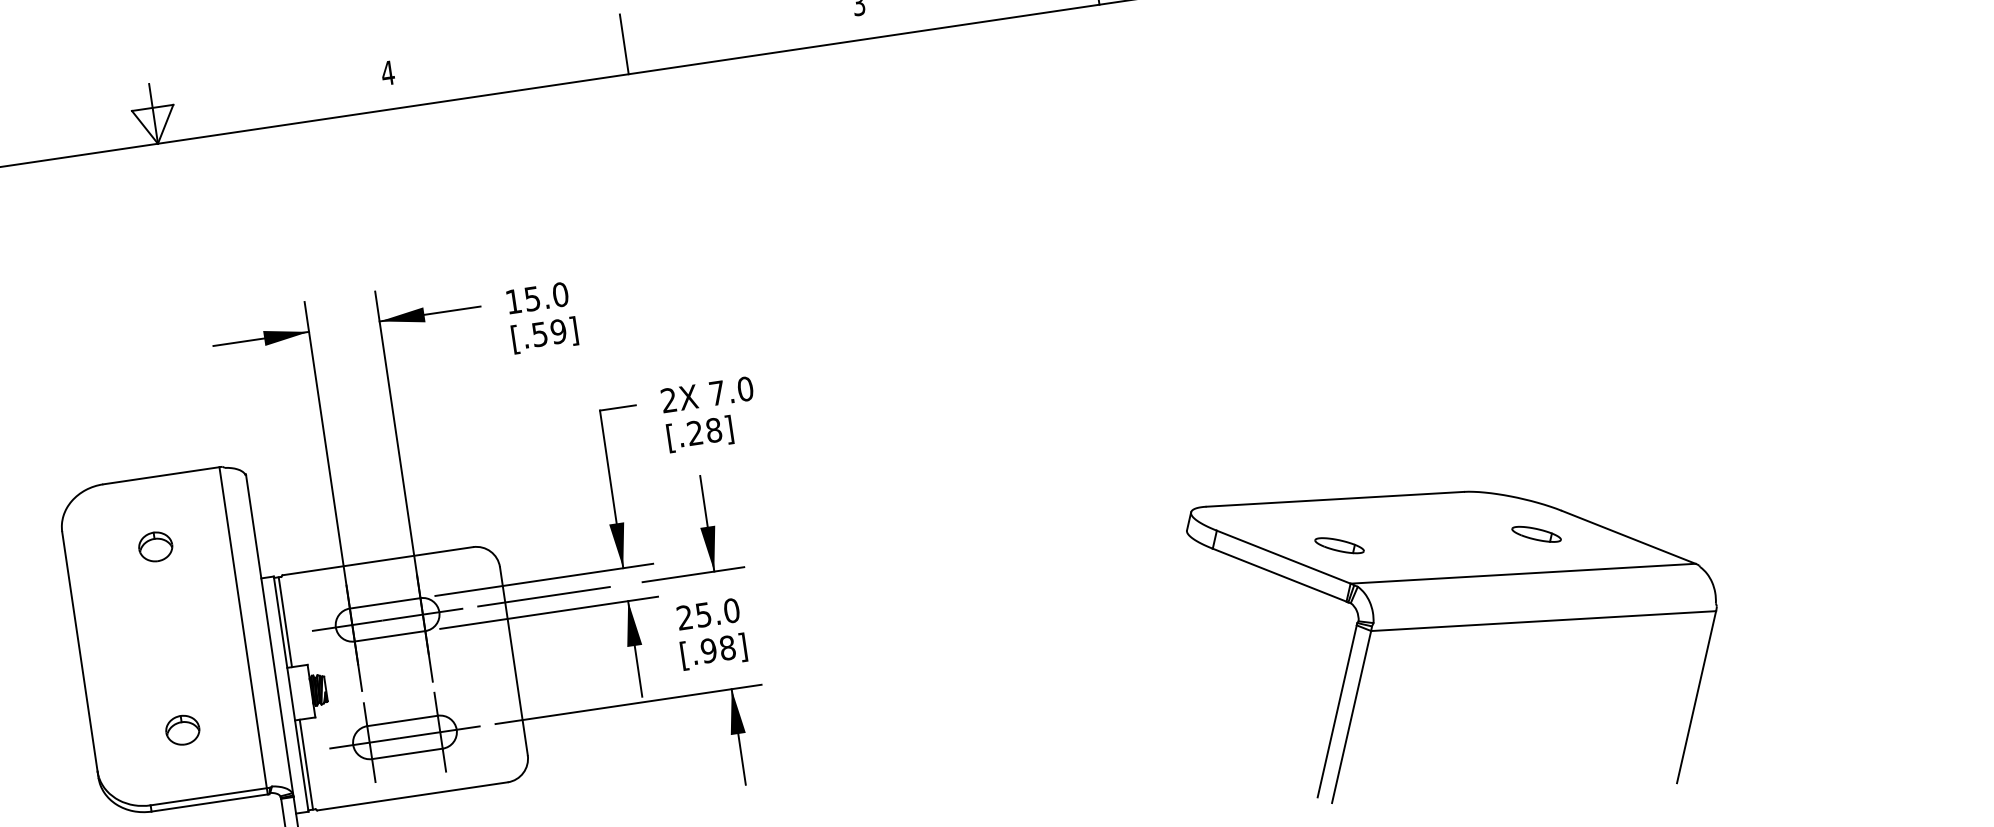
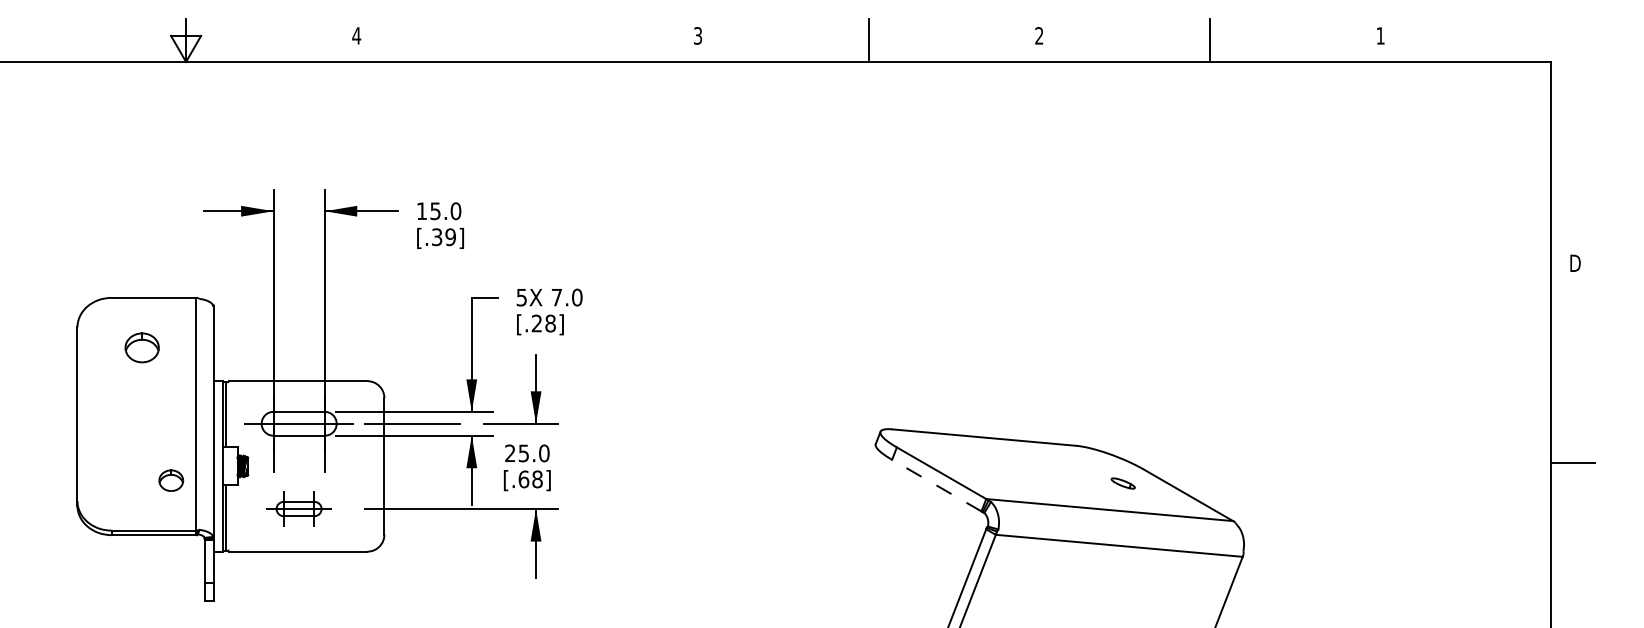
line: (624, 43) -> (527, 39), removed
text: (540, 333) -> (437, 236), [.59] -> [.39]
text: (668, 400) -> (521, 297), 2X -> 5X
part: (1535, 534) -> (1122, 483), size x0.7
part: (1338, 545) -> (981, 470), removed
part: (155, 546) -> (142, 347), size x1.4
line: (1279, 575) -> (936, 485), solid -> dashed
text: (708, 650) -> (523, 479), [.98] -> [.68]
part: (183, 729) -> (171, 480), moved
part: (403, 736) -> (298, 508), size x0.6

